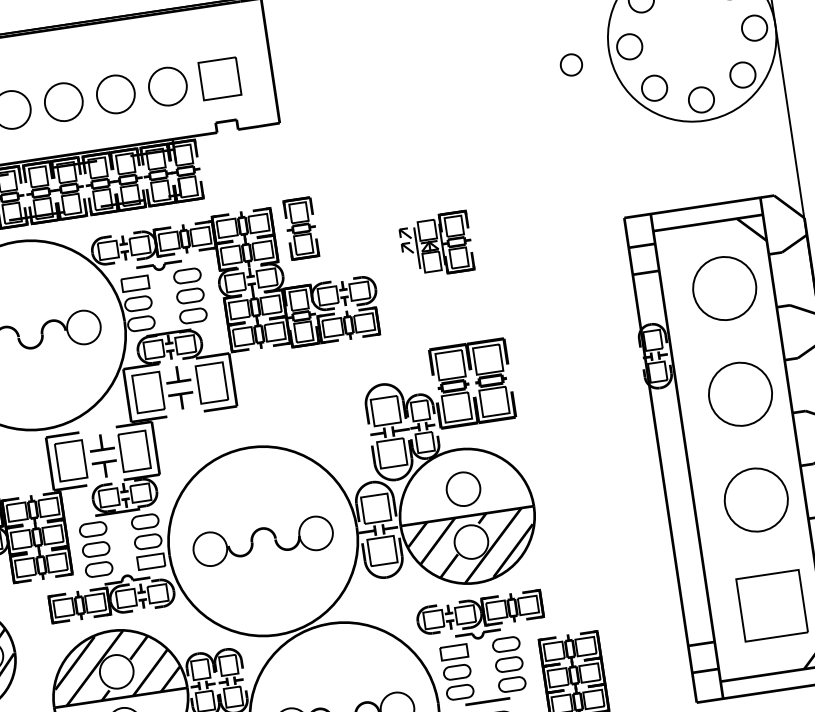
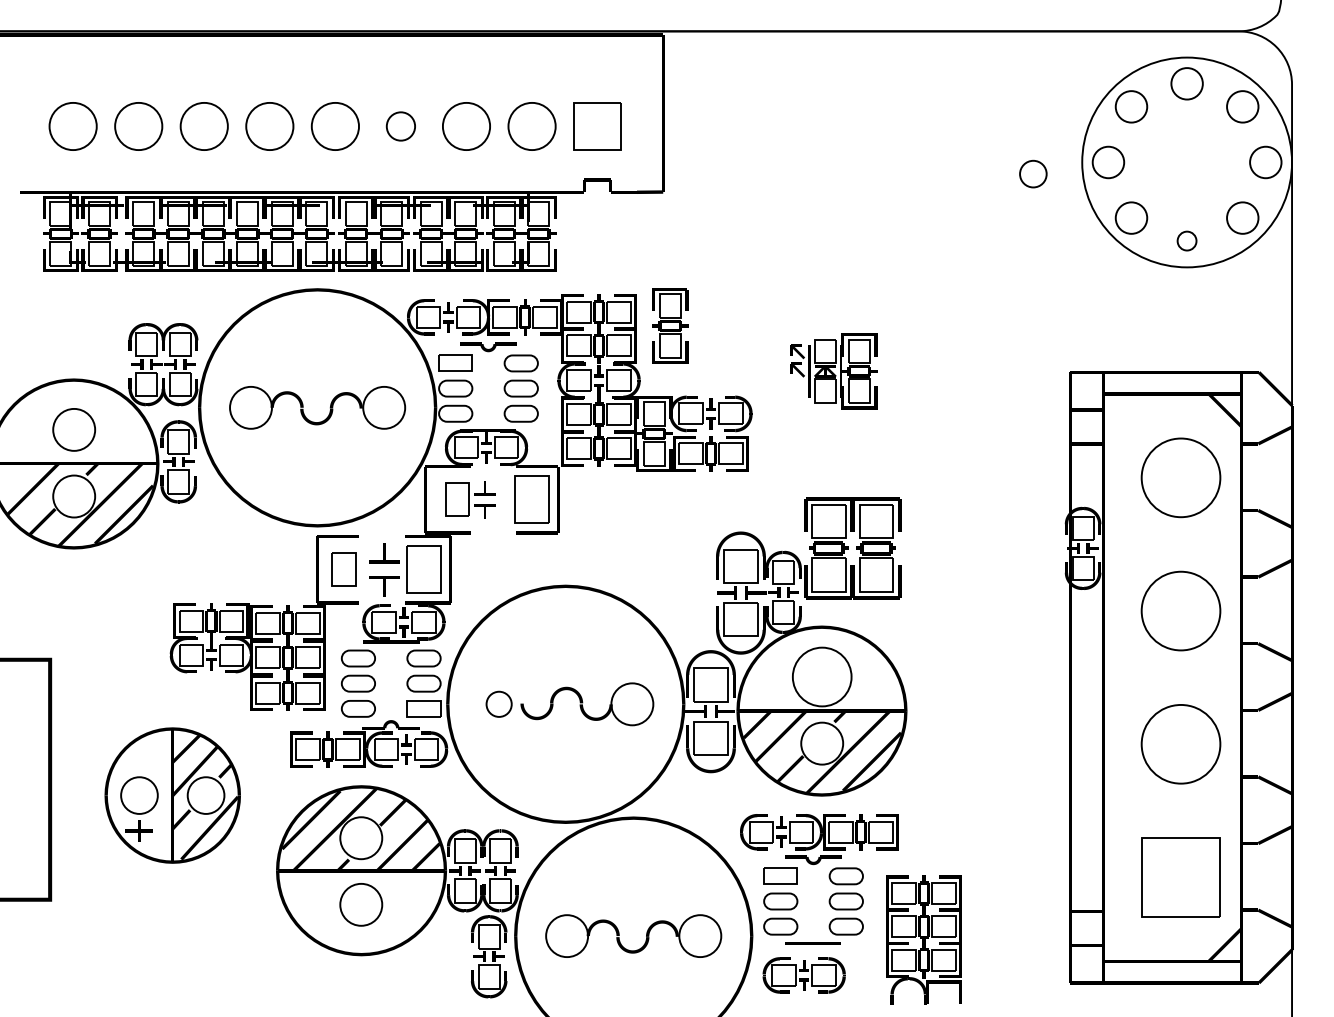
circle: (700, 99) -> (1186, 240), size x0.6
circle: (63, 102) -> (400, 126), size x0.6
part: (163, 390) -> (470, 499), size x0.7
part: (70, 460) -> (343, 569), size x0.7
circle: (463, 489) -> (822, 677), size x1.4
circle: (210, 549) -> (499, 704), size x0.6

